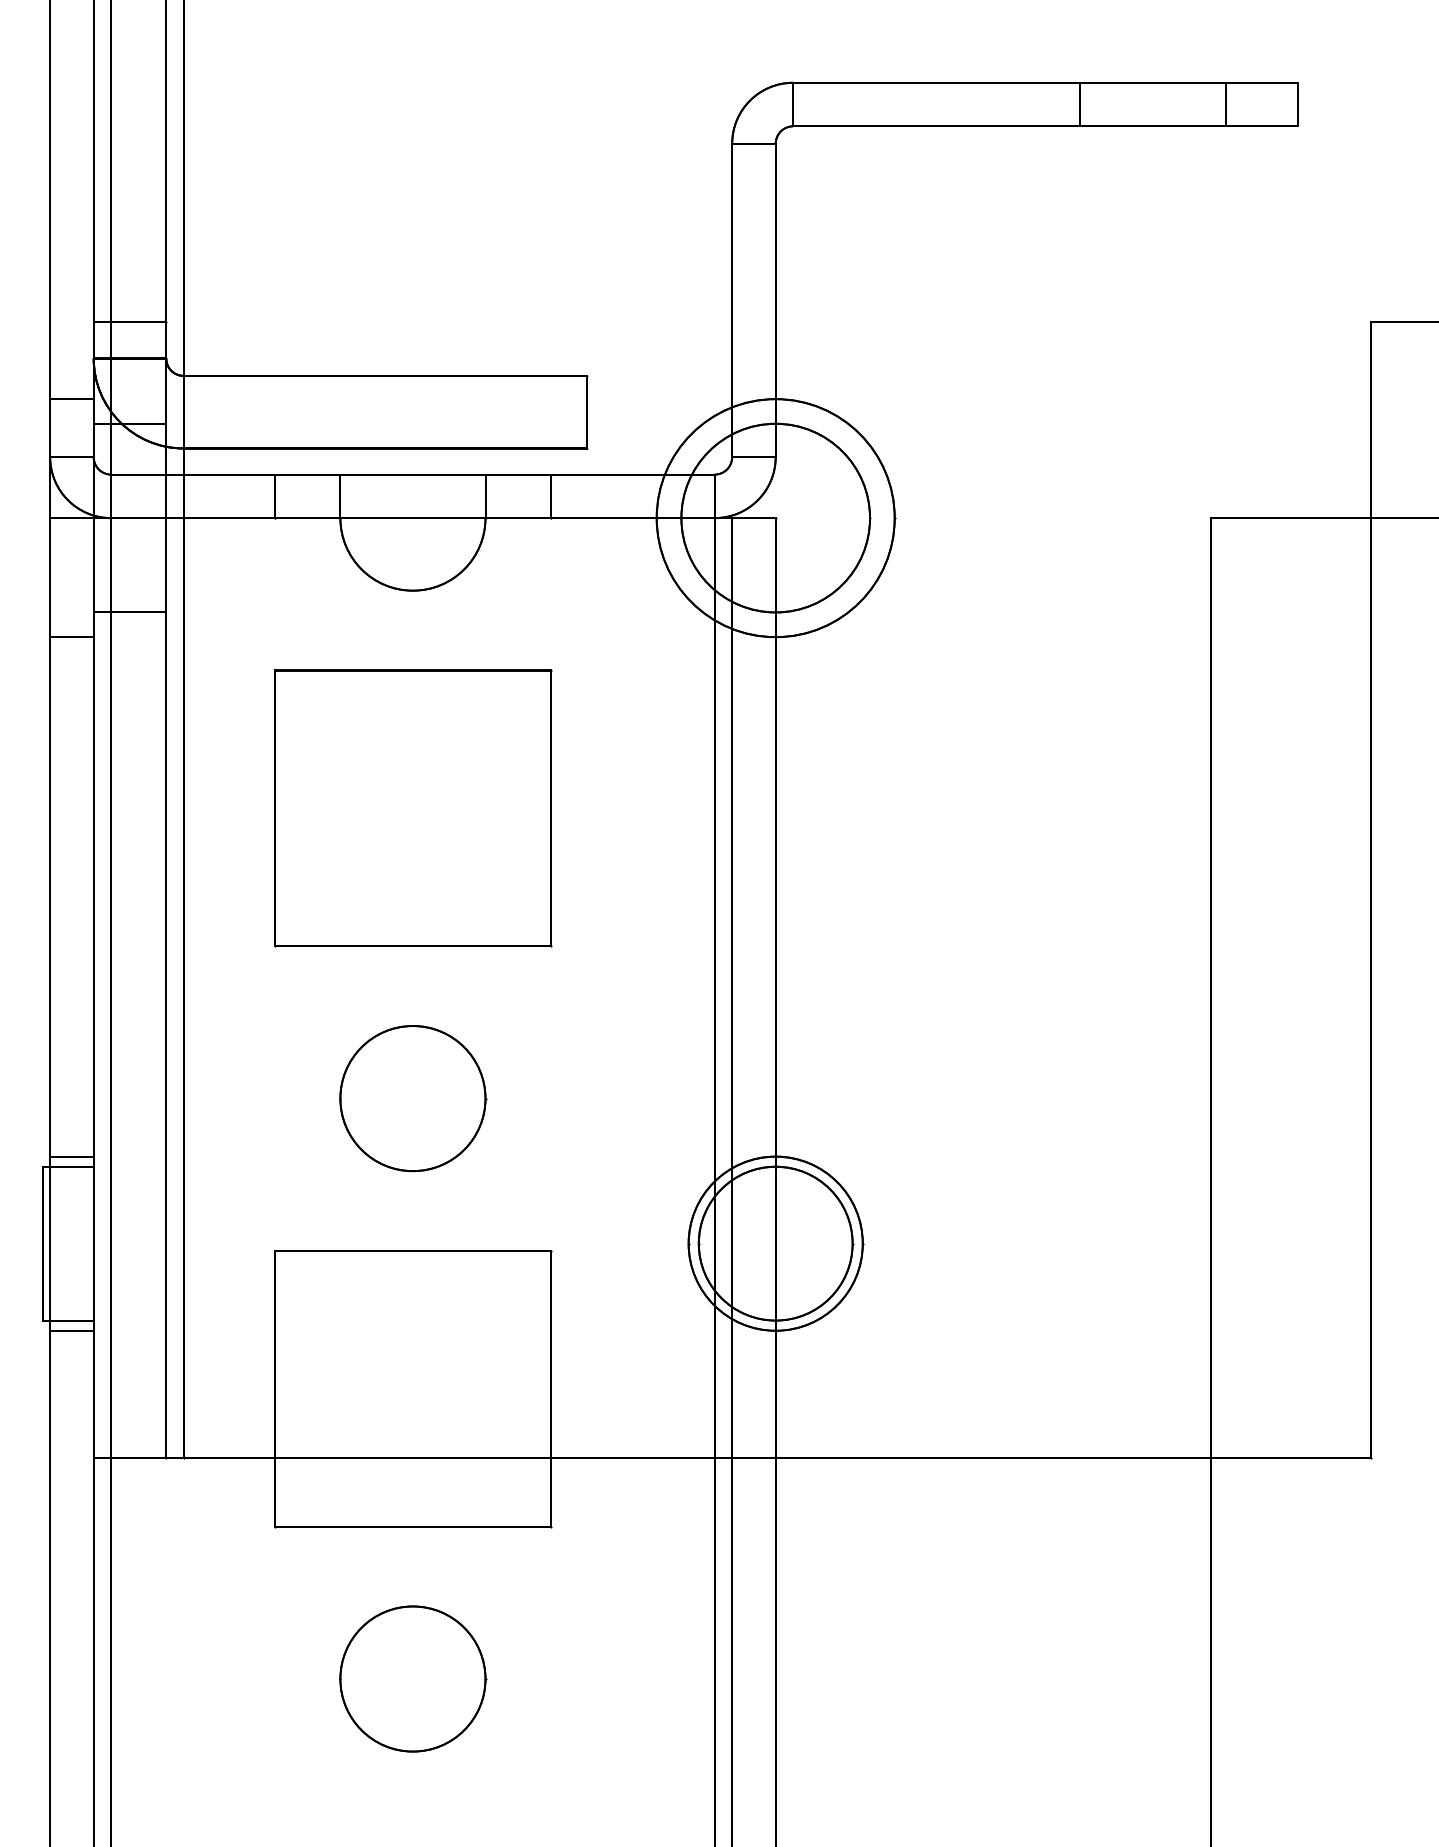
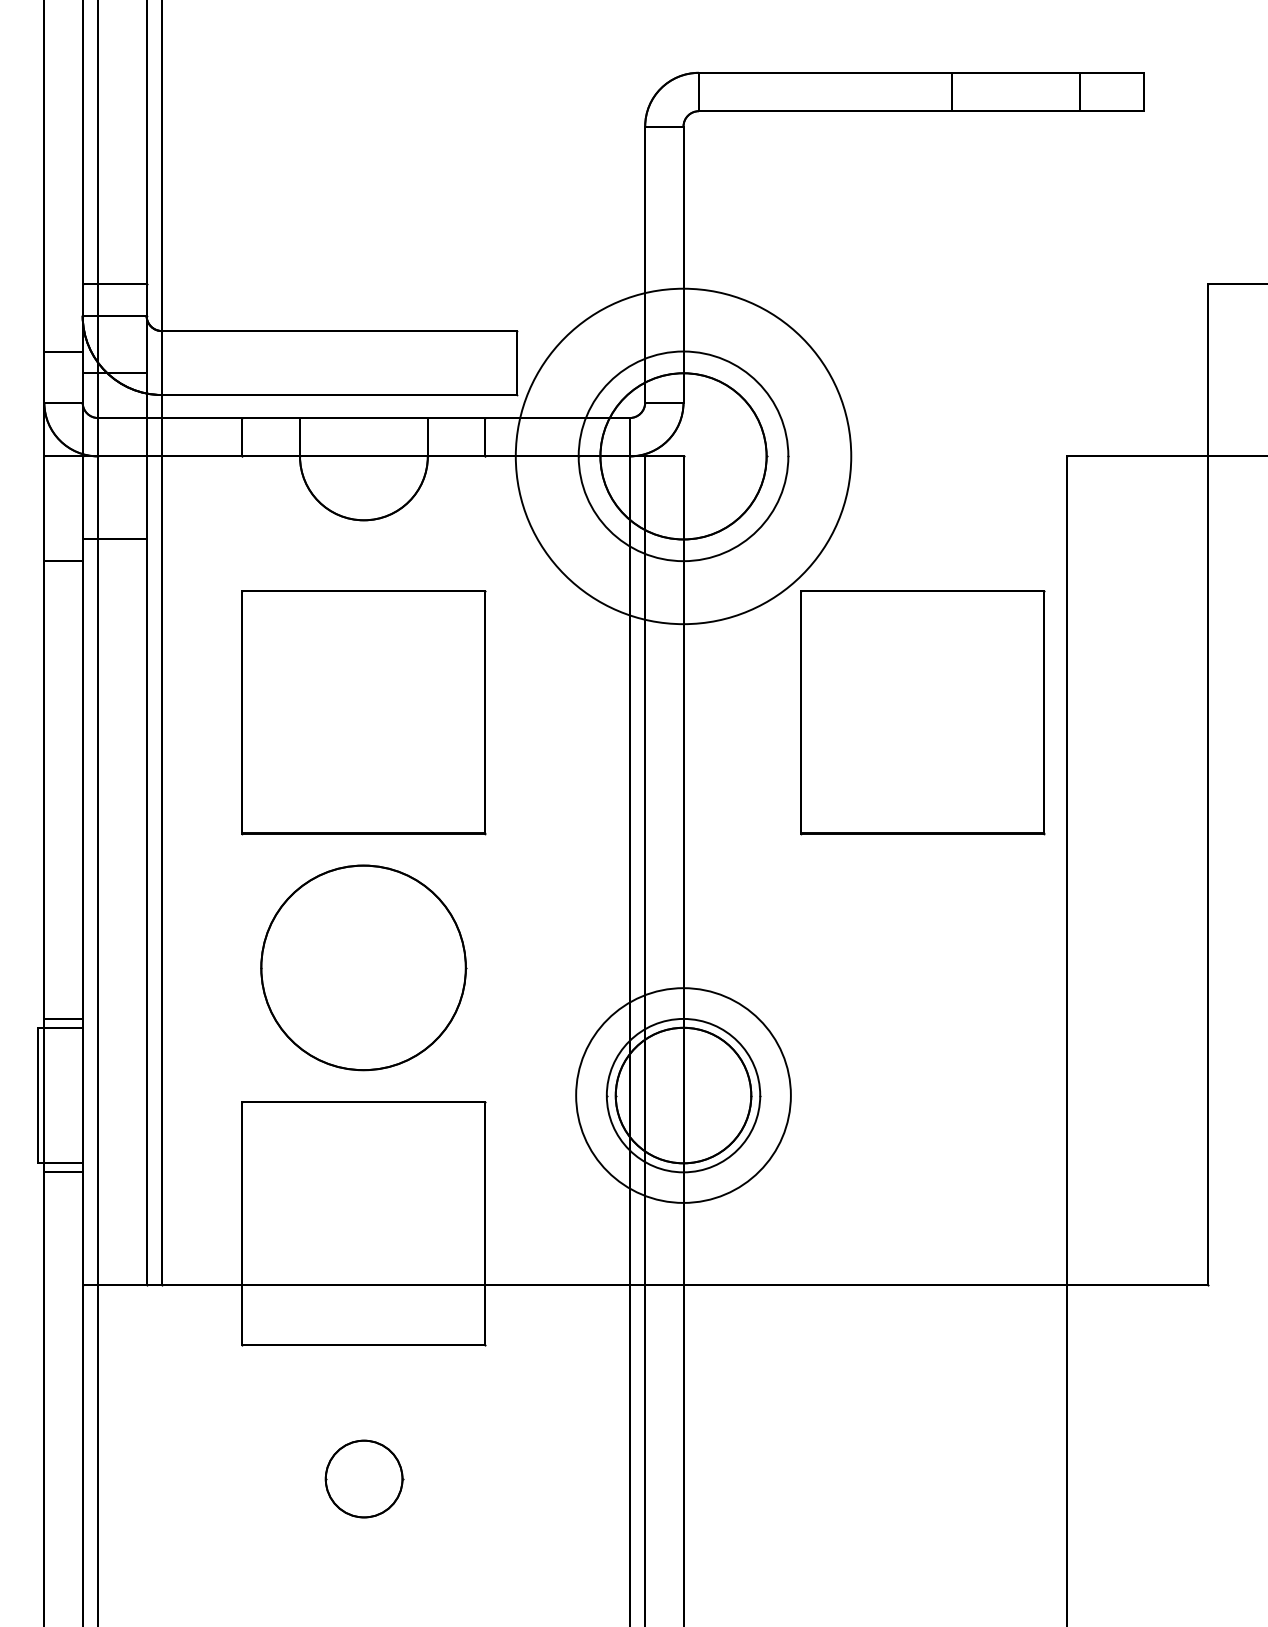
circle: (775, 518) -> (683, 456), size x1.6
part: (1046, 808) -> (922, 712), added
part: (413, 1098) -> (364, 967), size x1.6
circle: (775, 1243) -> (683, 1095), size x1.4
part: (413, 1678) -> (364, 1478), size x0.6

